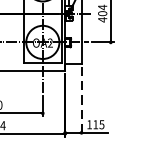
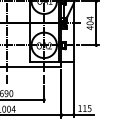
line: (80, 101) -> (73, 90), dashed -> solid

